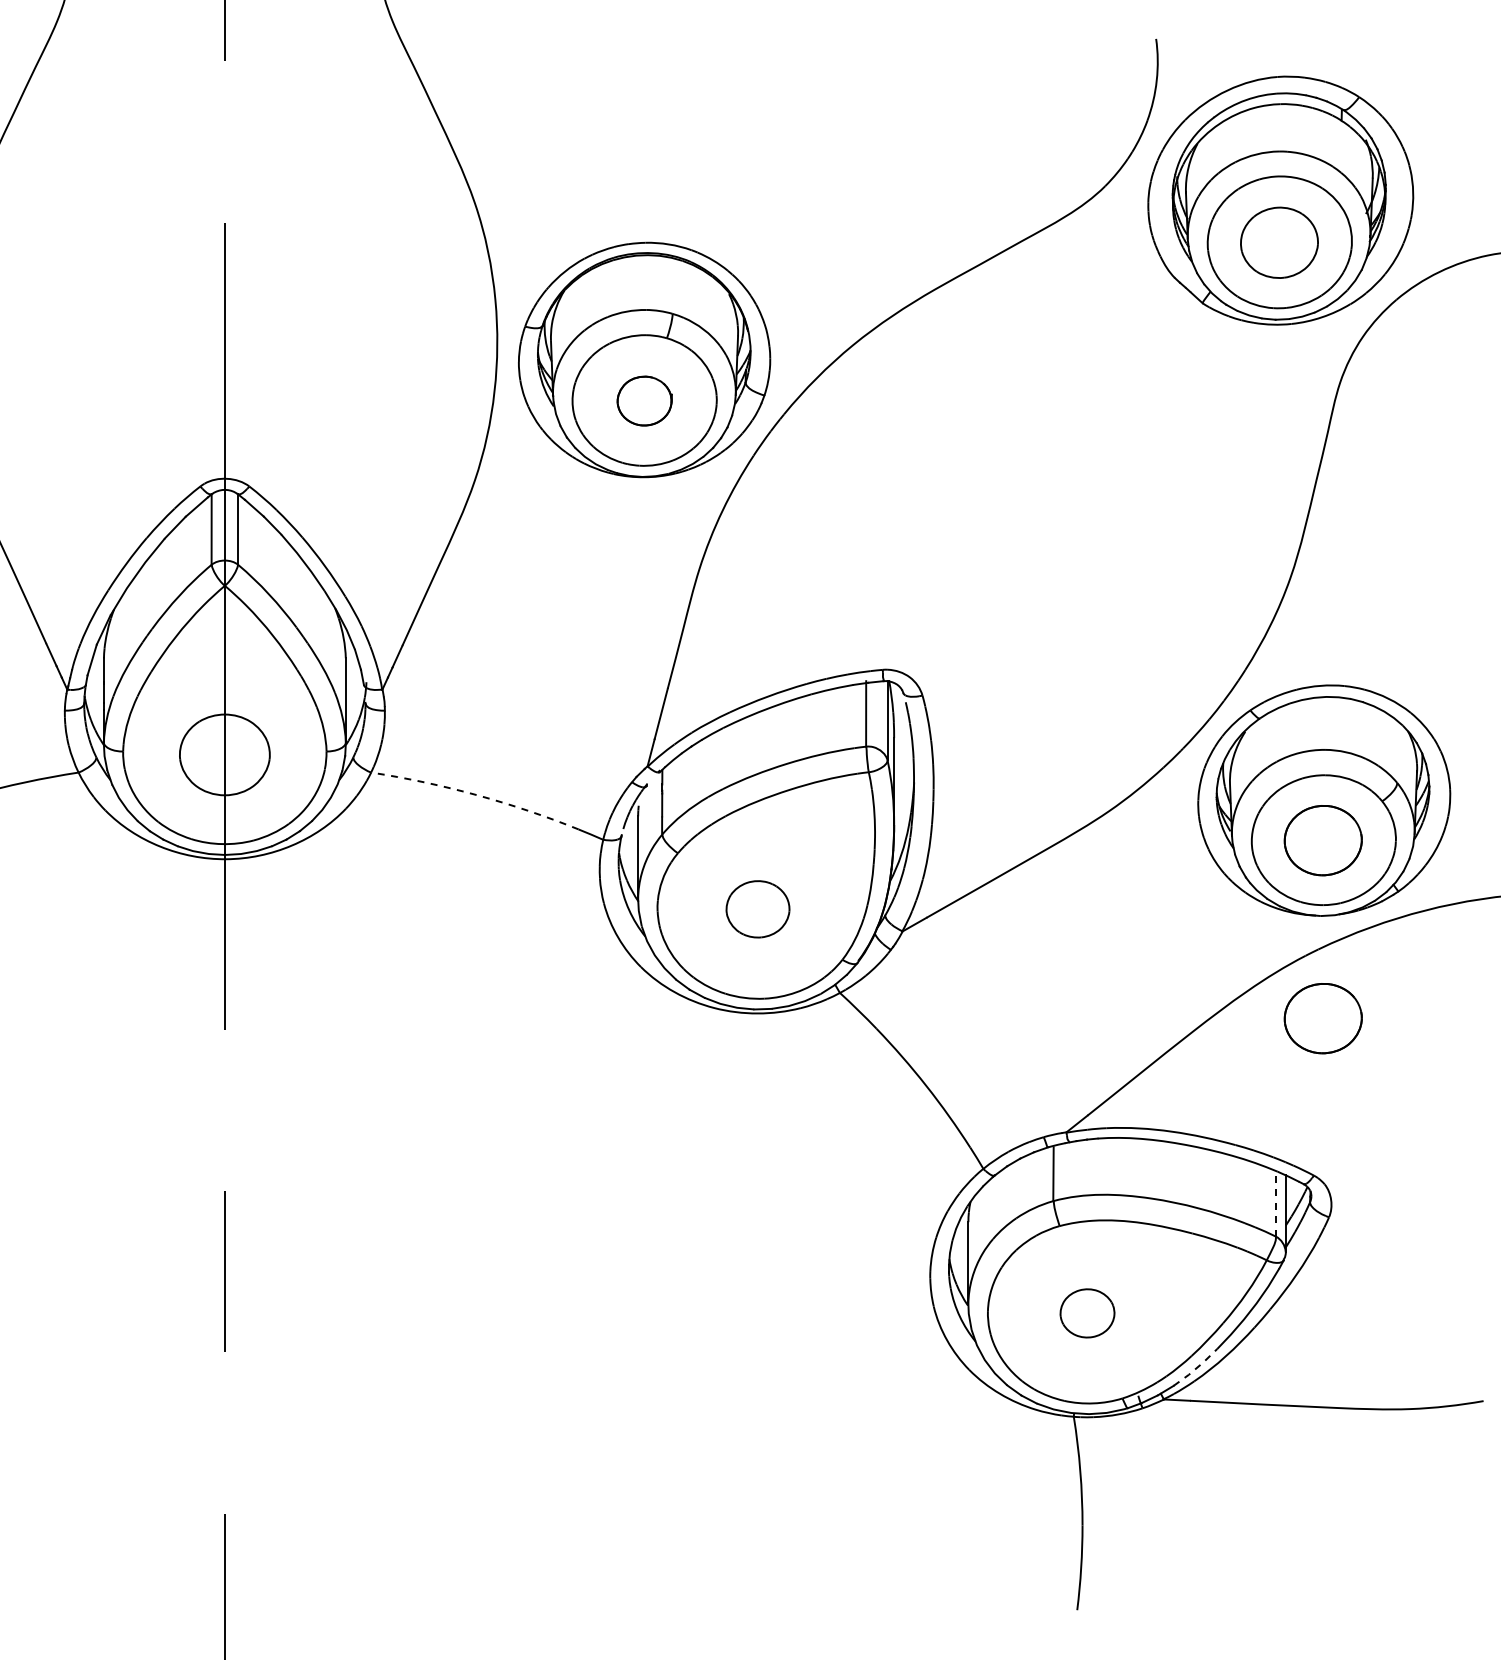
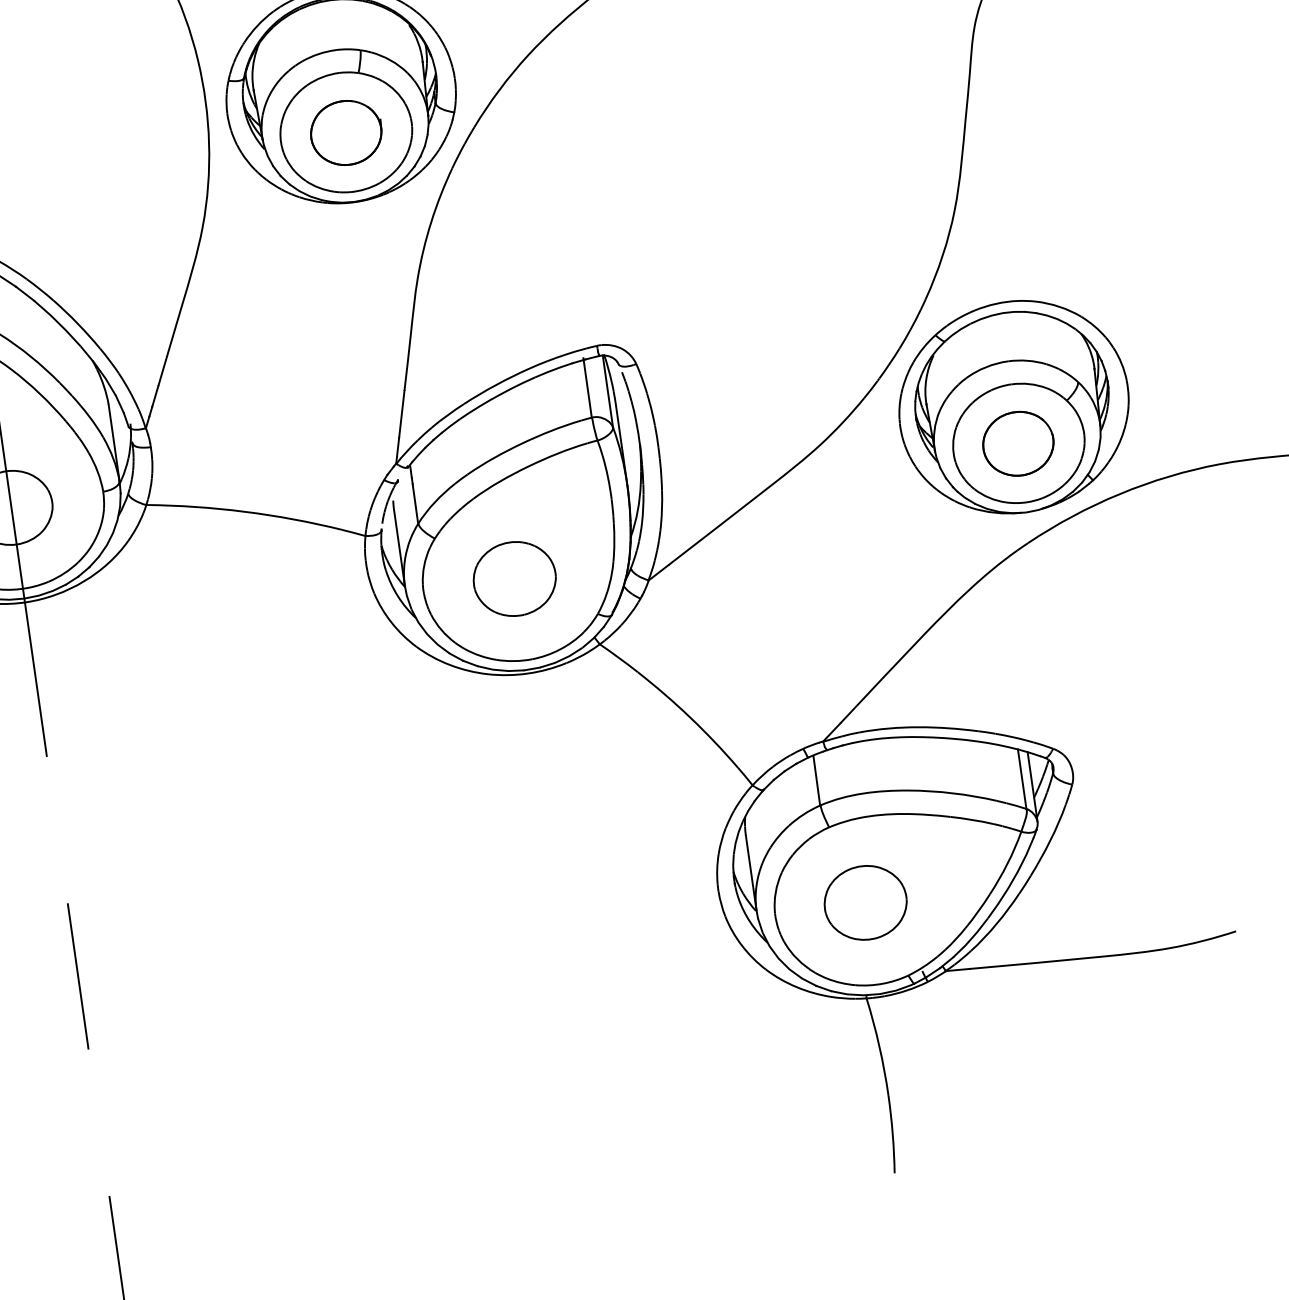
part: (644, 400) -> (346, 132), size x1.43
arc: (476, 795) -> (244, 512), dashed -> solid
part: (757, 909) -> (514, 579), size x1.43
part: (1322, 1018) -> (1040, 605), removed
line: (1275, 1203) -> (1021, 779), dashed -> solid
part: (1087, 1313) -> (865, 903), size x1.67
line: (1196, 1367) -> (971, 937), dashed -> solid

